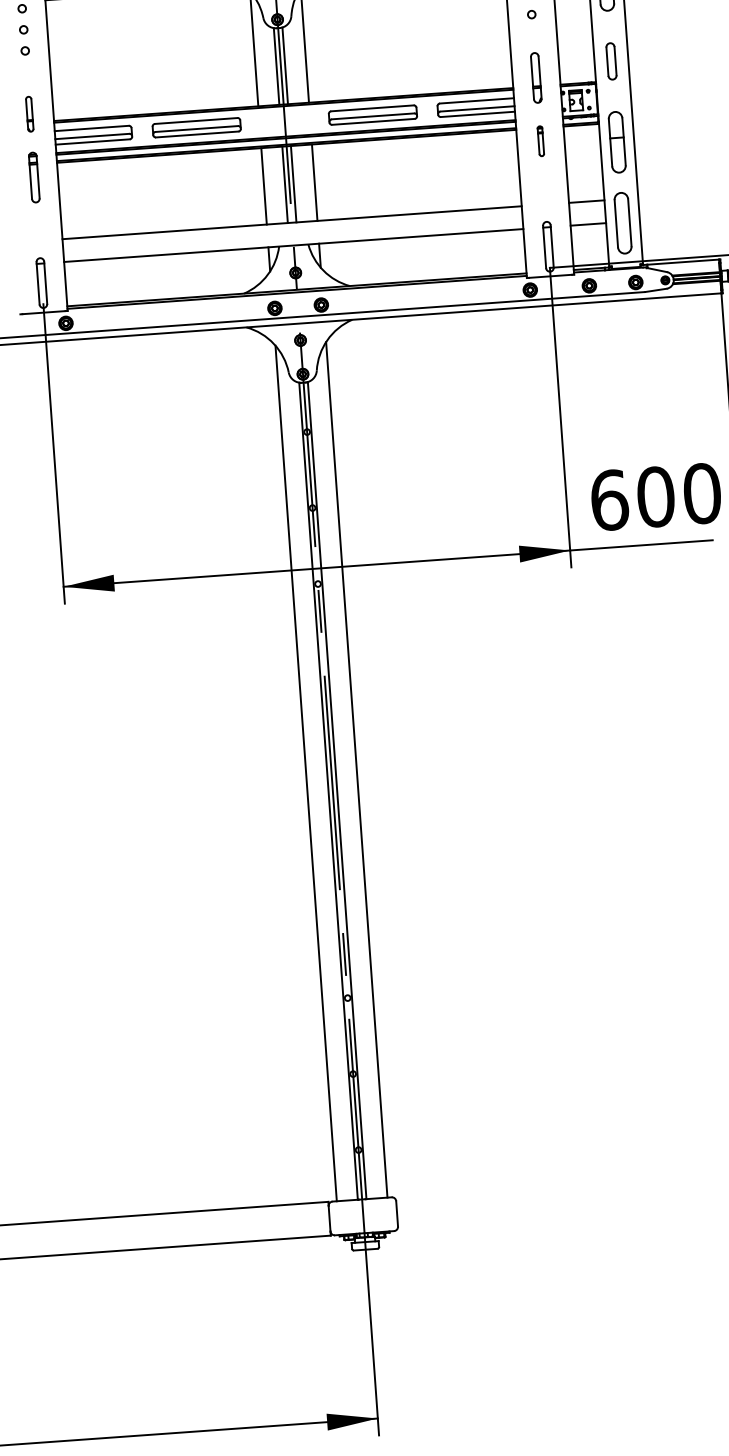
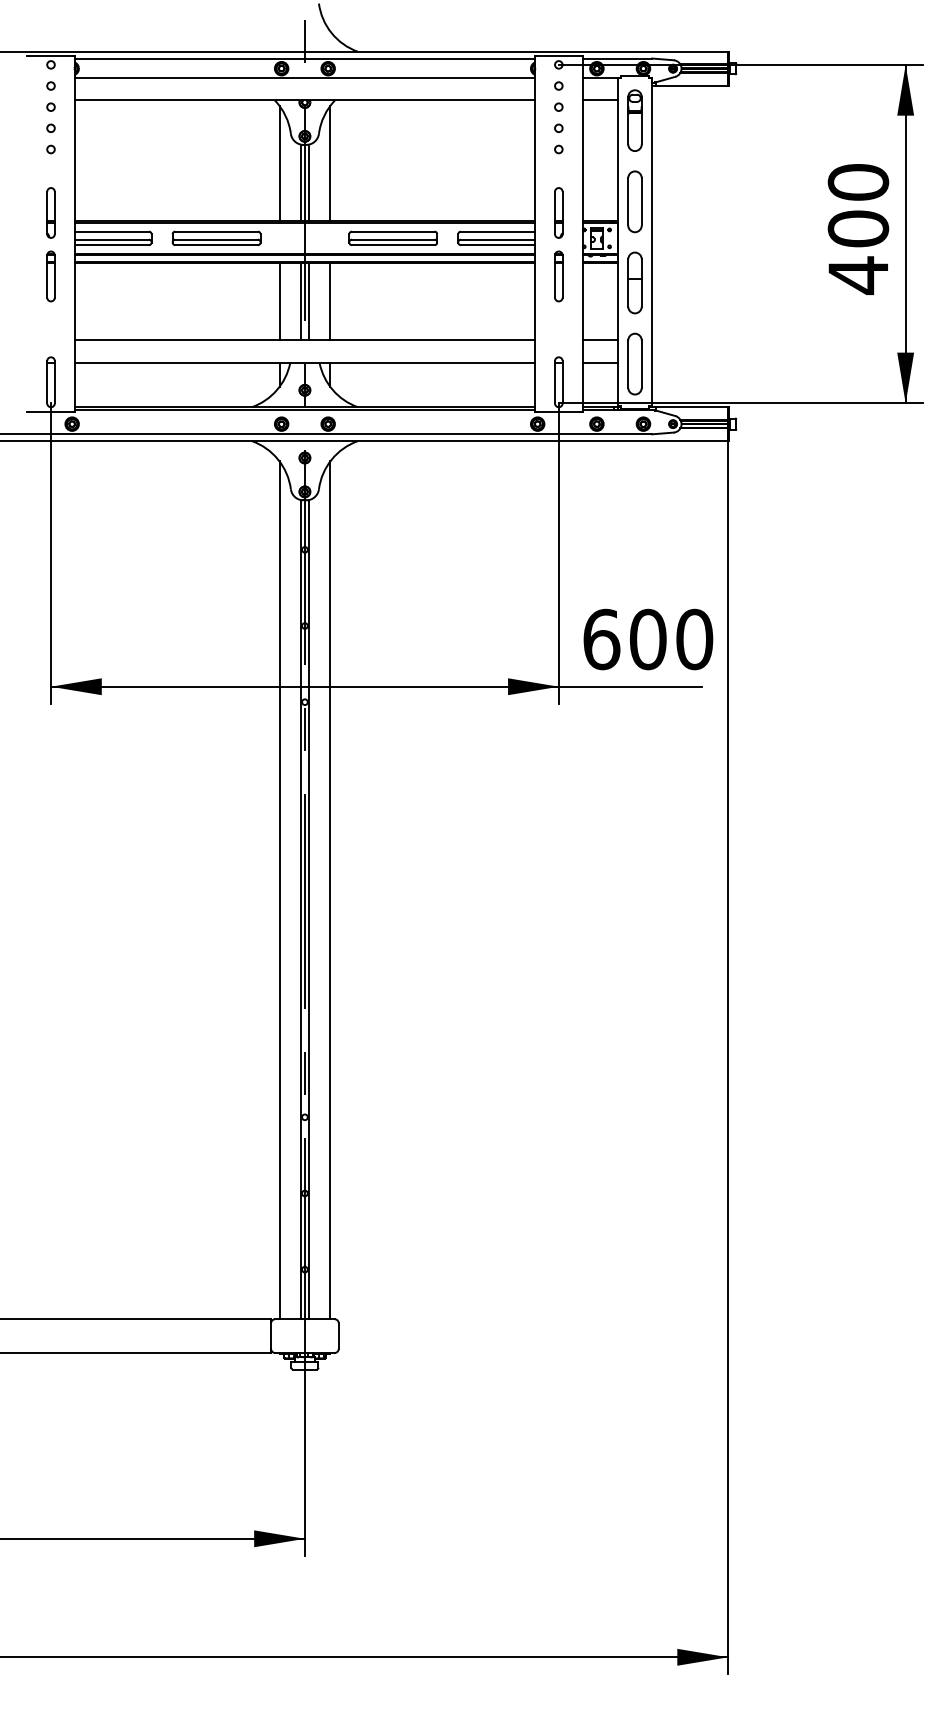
part: (610, 61) -> (634, 201), size x1.67
part: (29, 113) -> (50, 212), size x1.43
part: (540, 141) -> (558, 276), size x1.67

